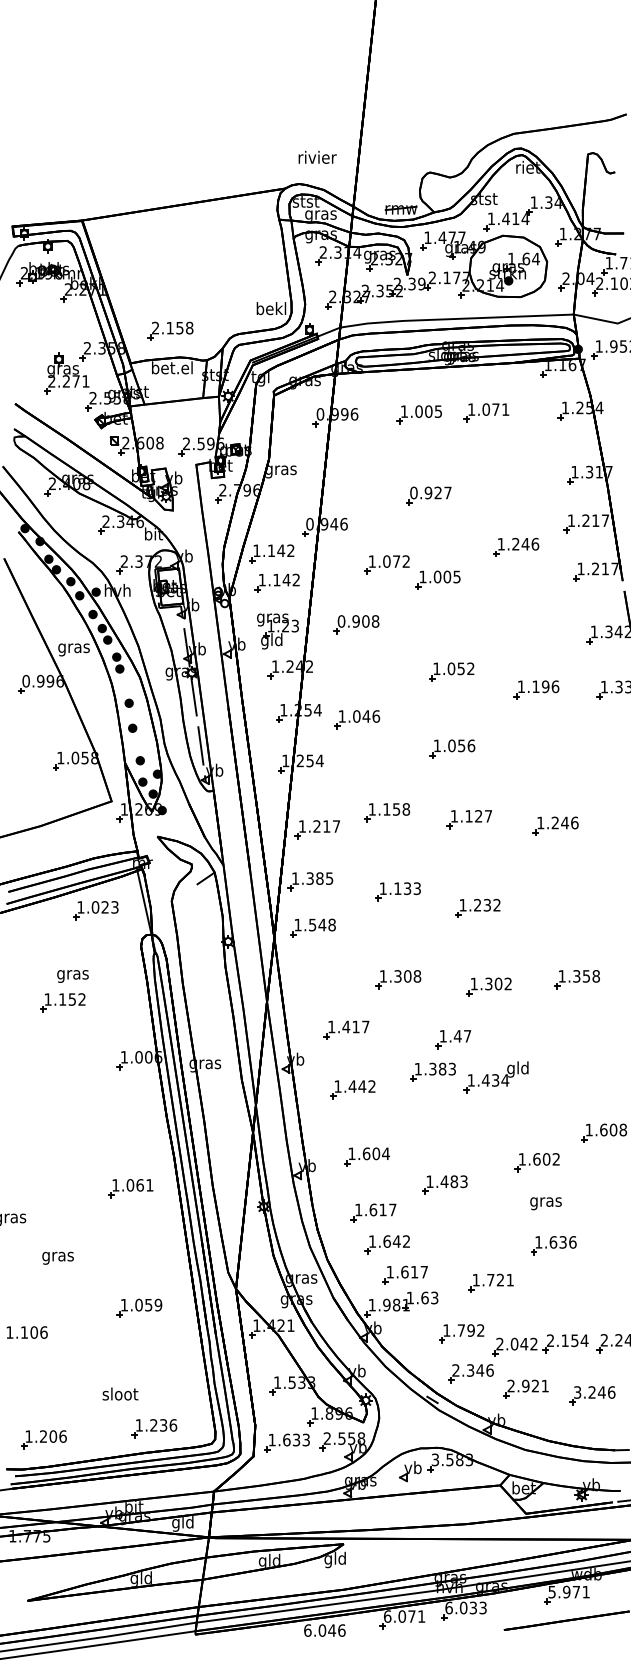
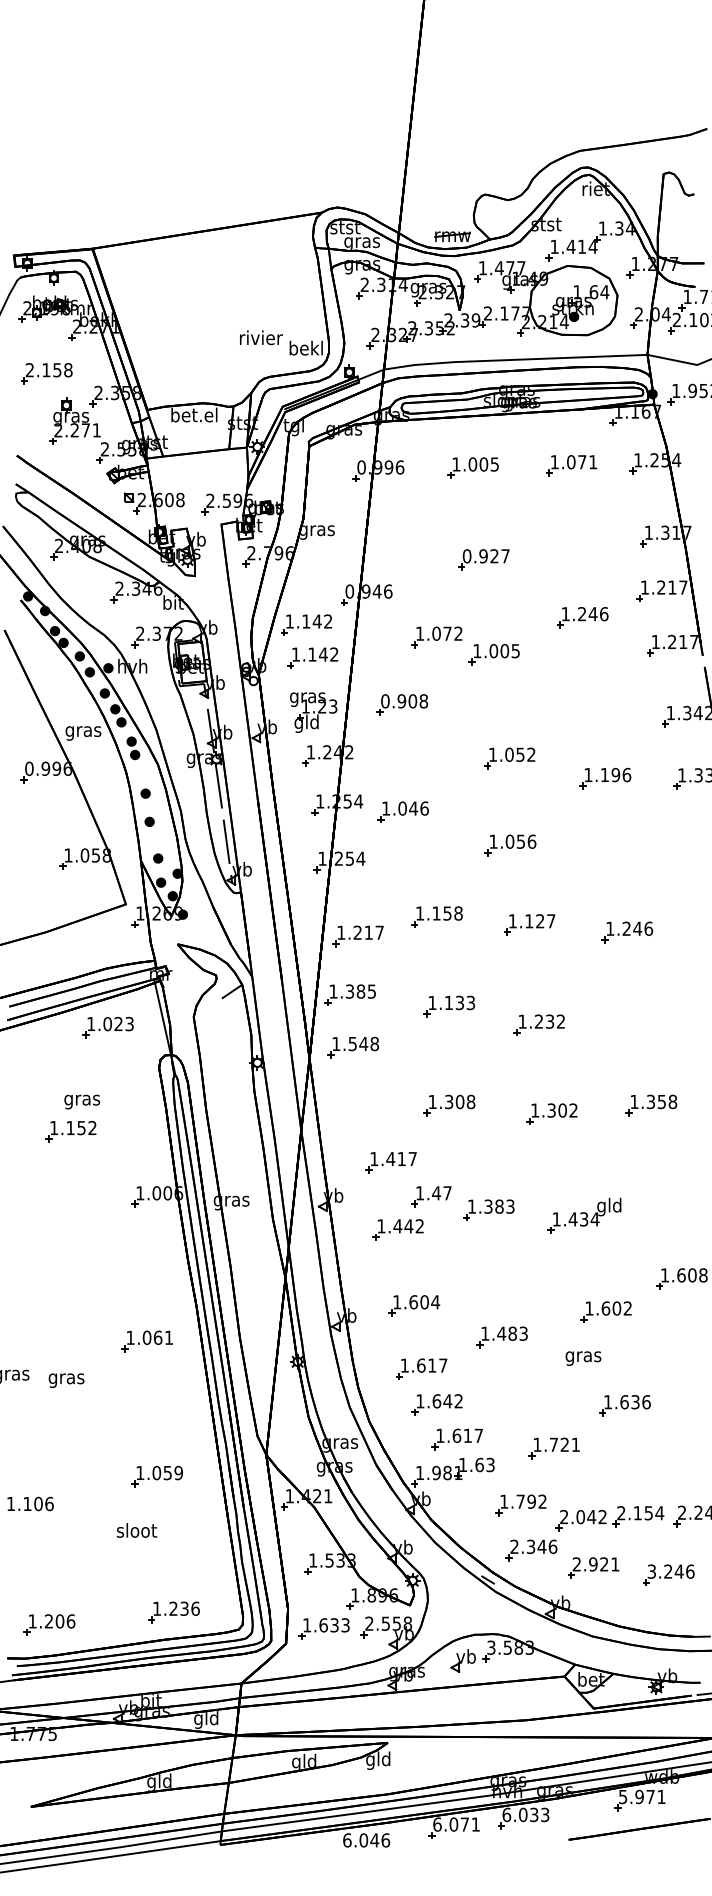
text: (317, 156) -> (261, 336), moved
part: (170, 330) -> (46, 372), moved
part: (486, 412) -> (571, 465), moved
part: (453, 1039) -> (431, 1196), moved
part: (495, 1077) -> (584, 1216), moved
text: (545, 1203) -> (582, 1358), moved
text: (57, 1257) -> (65, 1379), moved
text: (120, 1393) -> (137, 1529), moved

